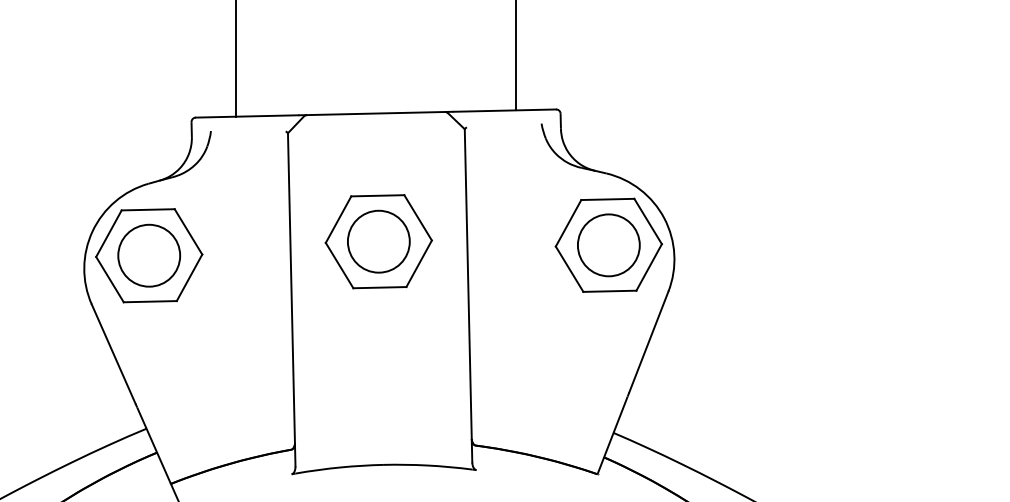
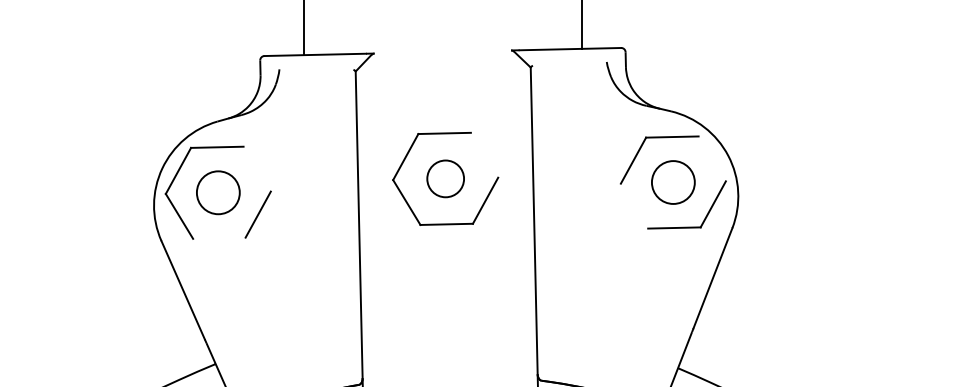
line: (375, 113) -> (442, 51), removed
line: (417, 217) -> (483, 154), removed
line: (647, 221) -> (711, 158), removed
line: (188, 231) -> (257, 168), removed
circle: (378, 241) -> (445, 178), size x0.6
circle: (608, 245) -> (673, 182), size x0.7
circle: (149, 255) -> (218, 192), size x0.7
line: (569, 268) -> (634, 205), removed
line: (149, 301) -> (218, 238), removed

